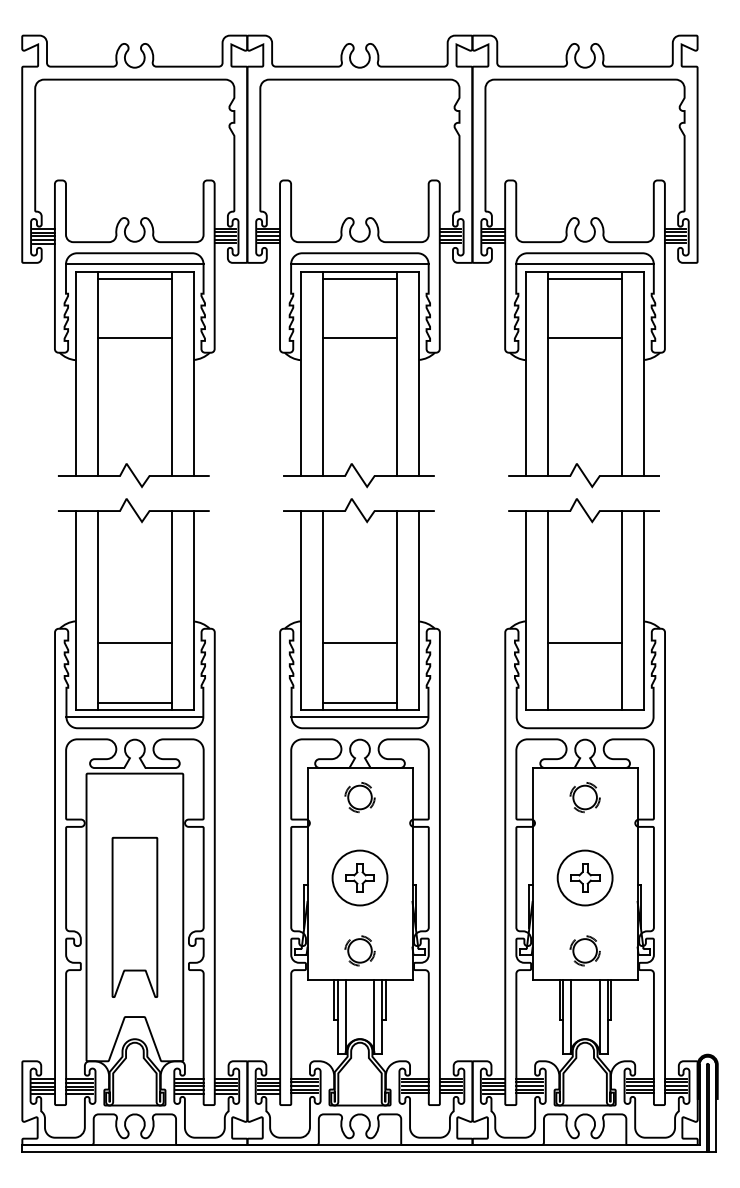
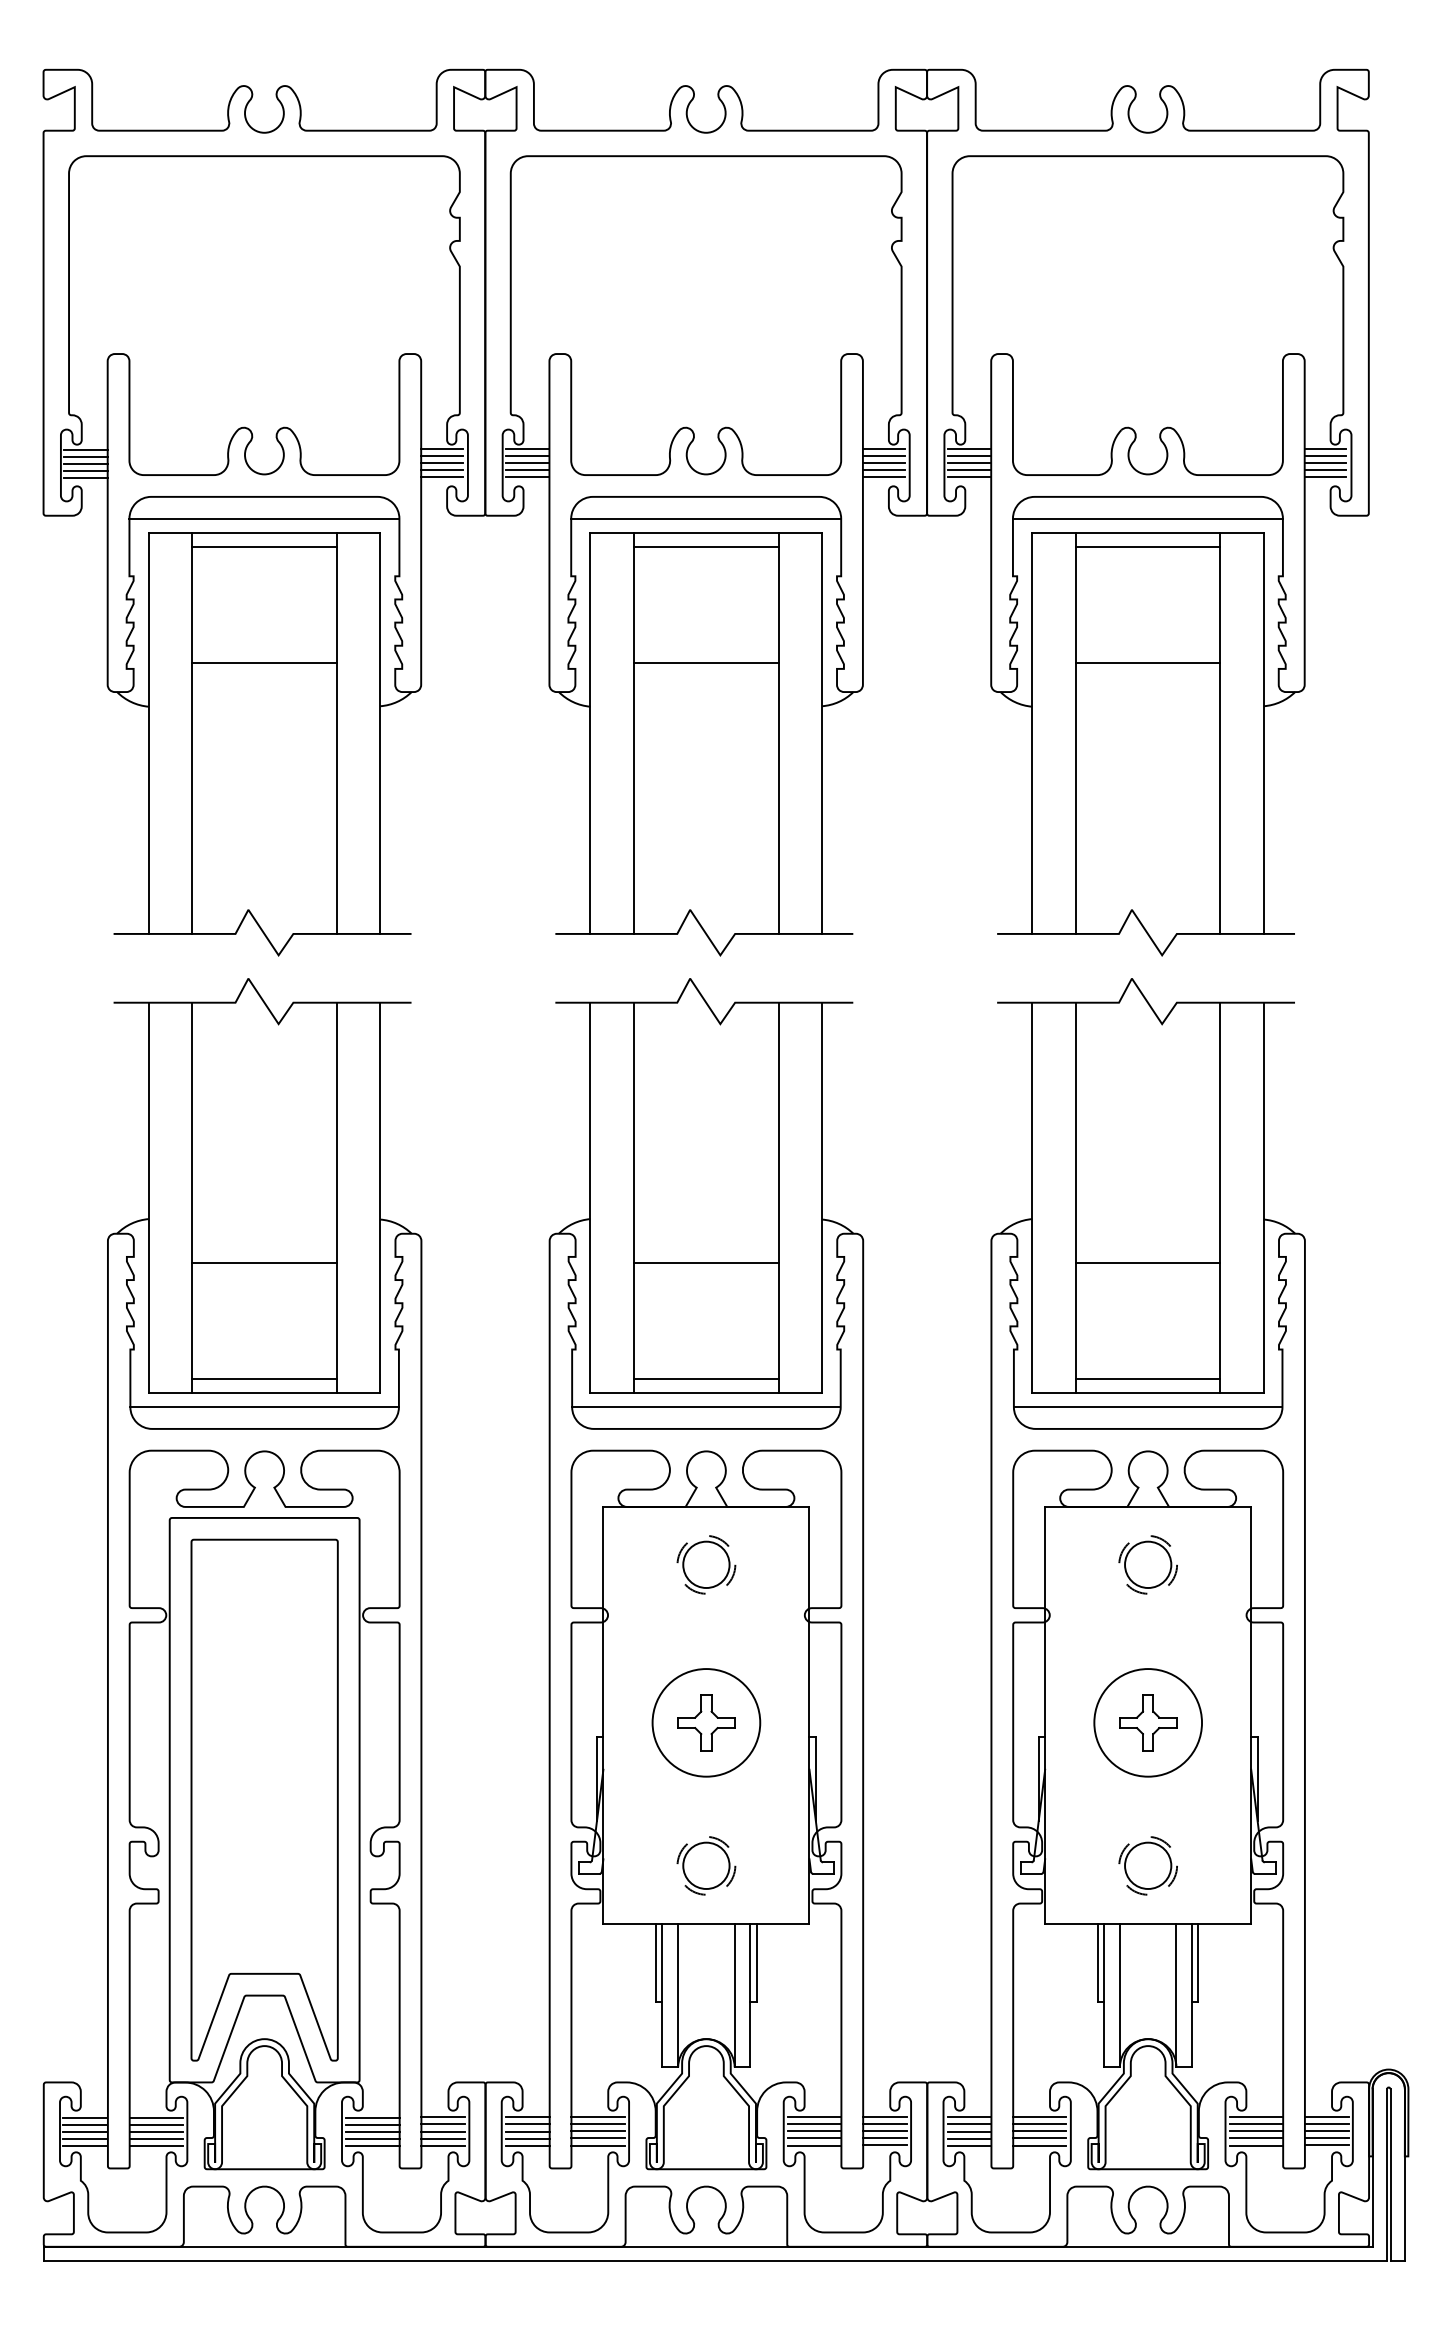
line: (584, 702) -> (1146, 1378), added
line: (584, 717) -> (1146, 1407), added
part: (134, 917) -> (263, 1800), size x1.67

